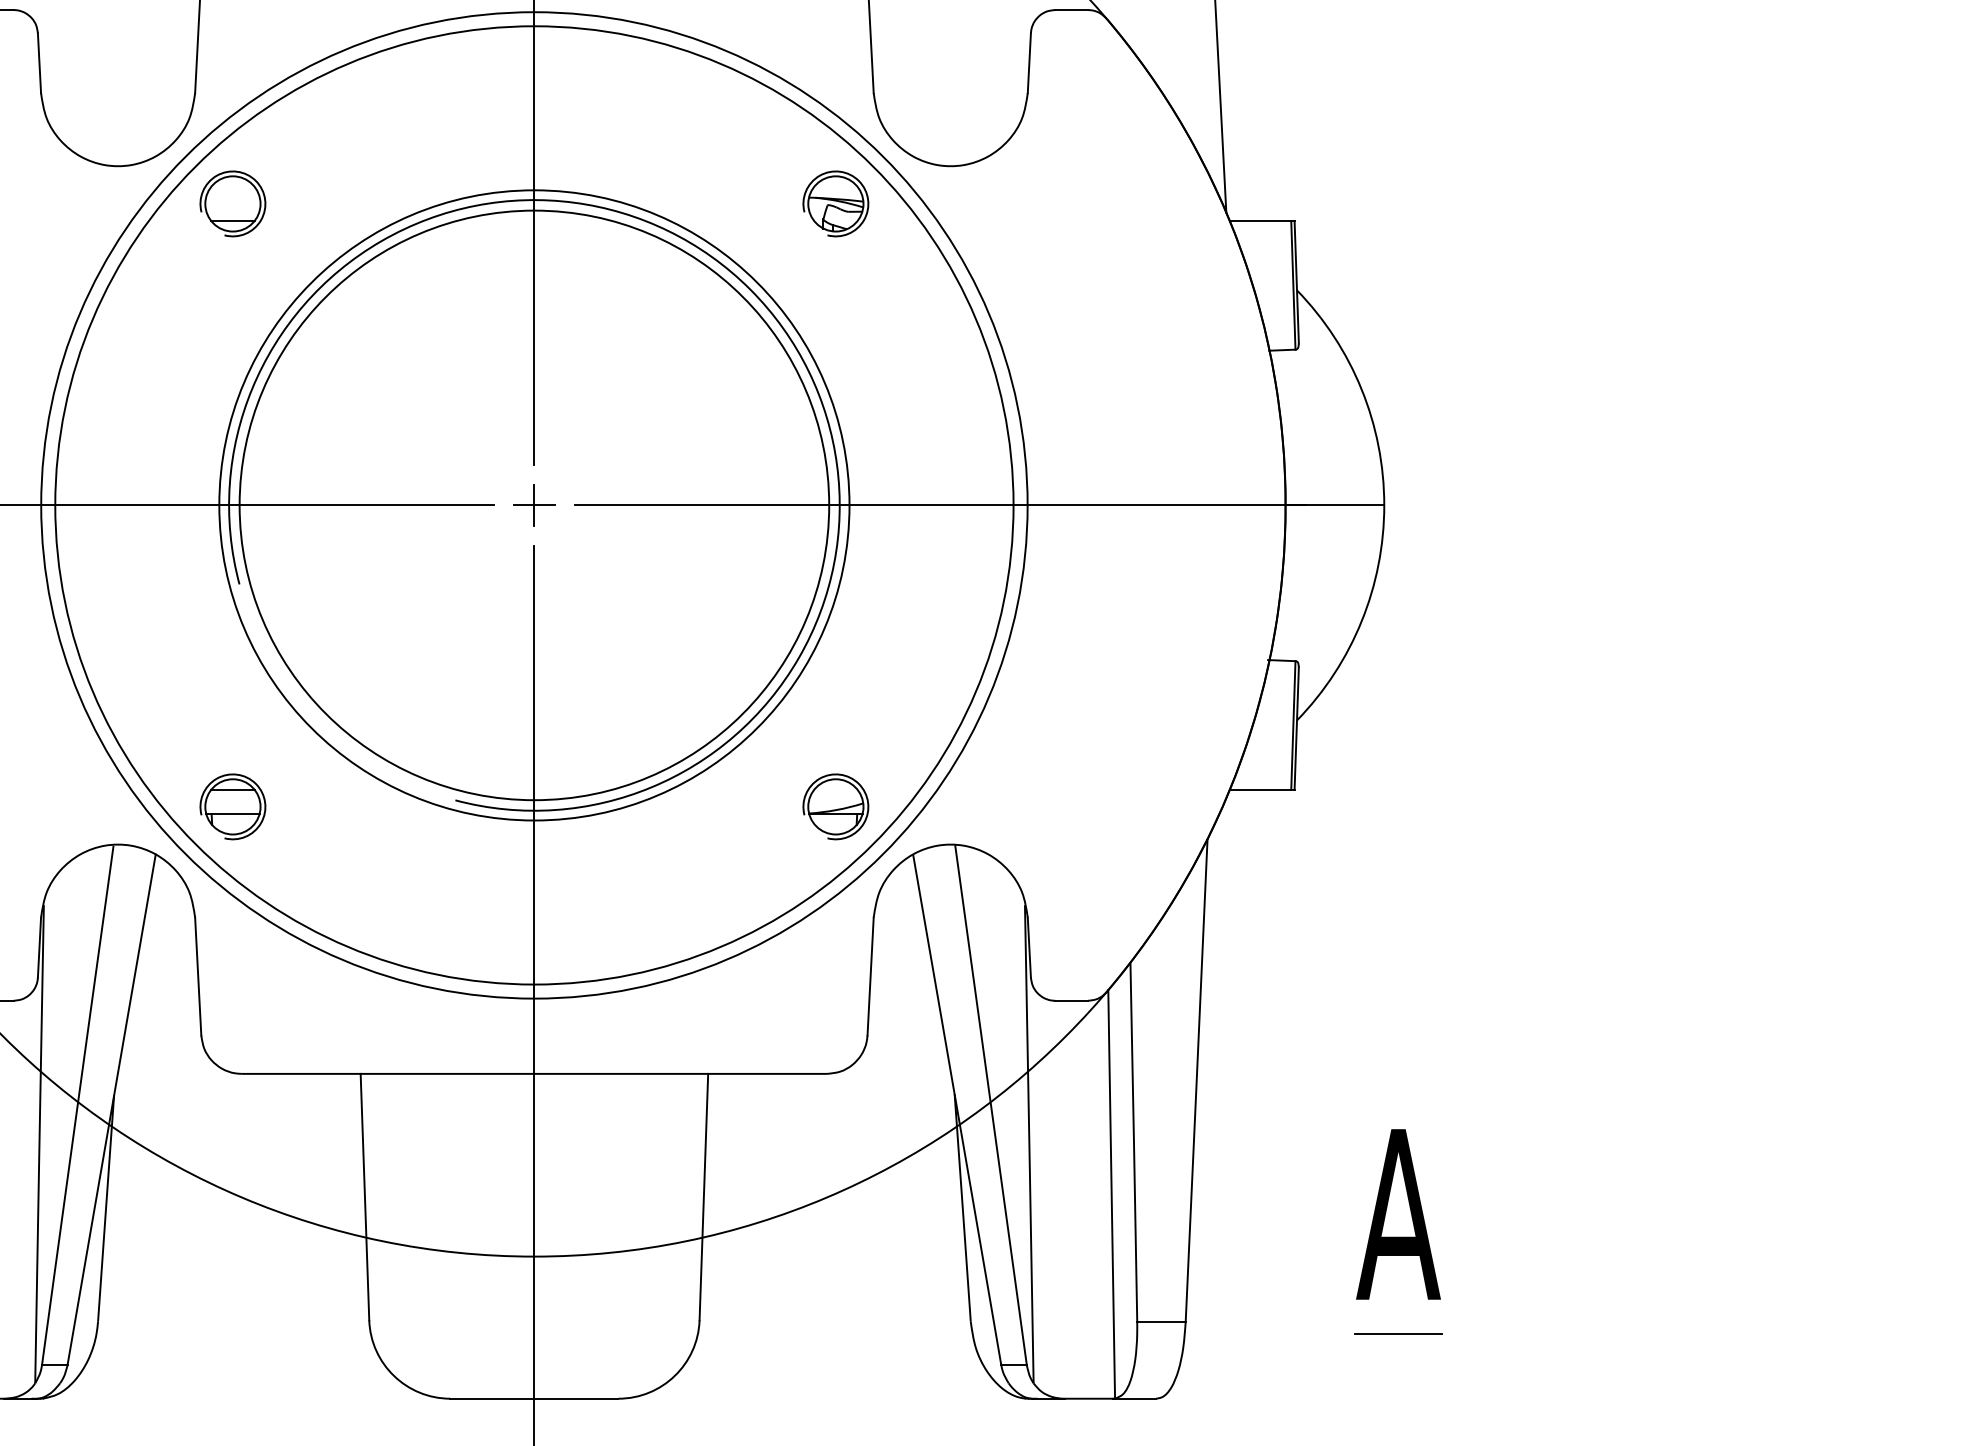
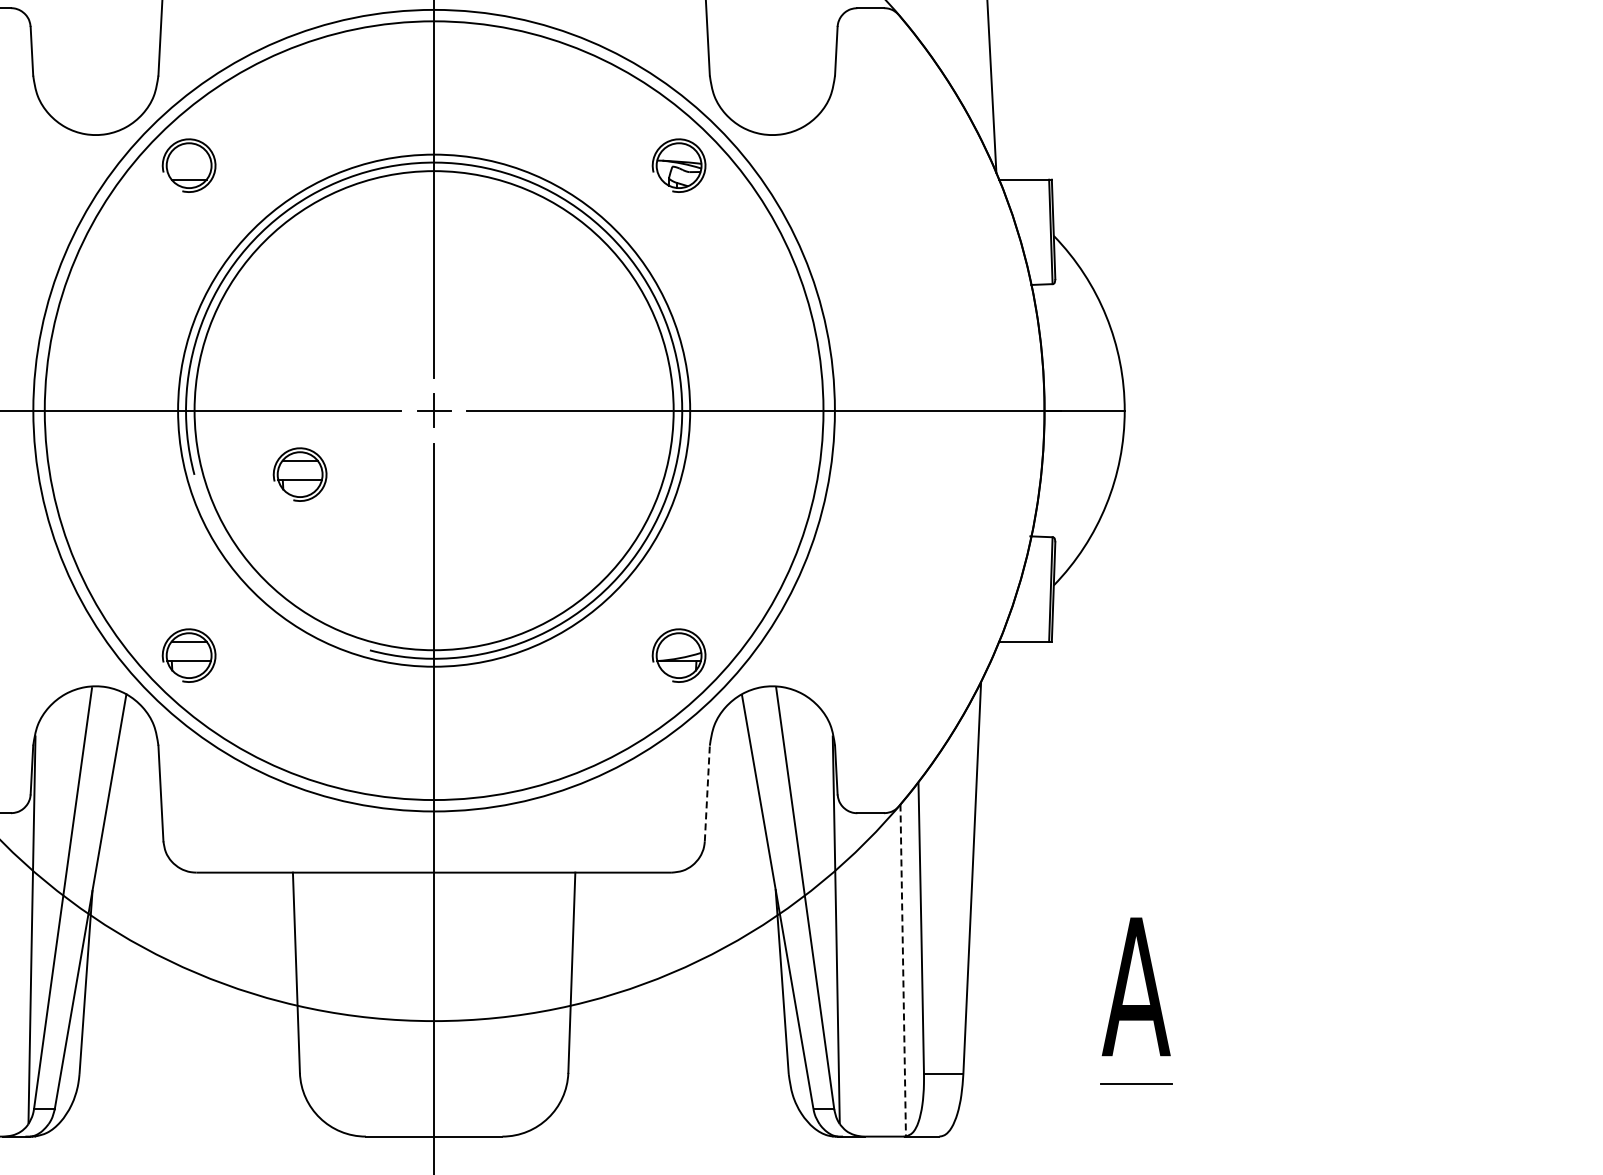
part: (368, 583) -> (299, 474), added
line: (870, 976) -> (707, 793), solid -> dashed
line: (1112, 1195) -> (903, 971), solid -> dashed

